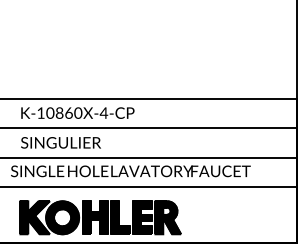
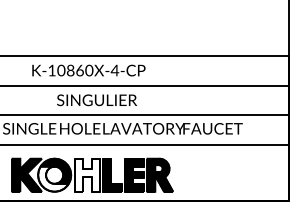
text: (77, 112) -> (88, 69), moved
text: (60, 142) -> (96, 99), moved
fill: (94, 217) -> (86, 174), removed
fill: (61, 221) -> (53, 178), removed

